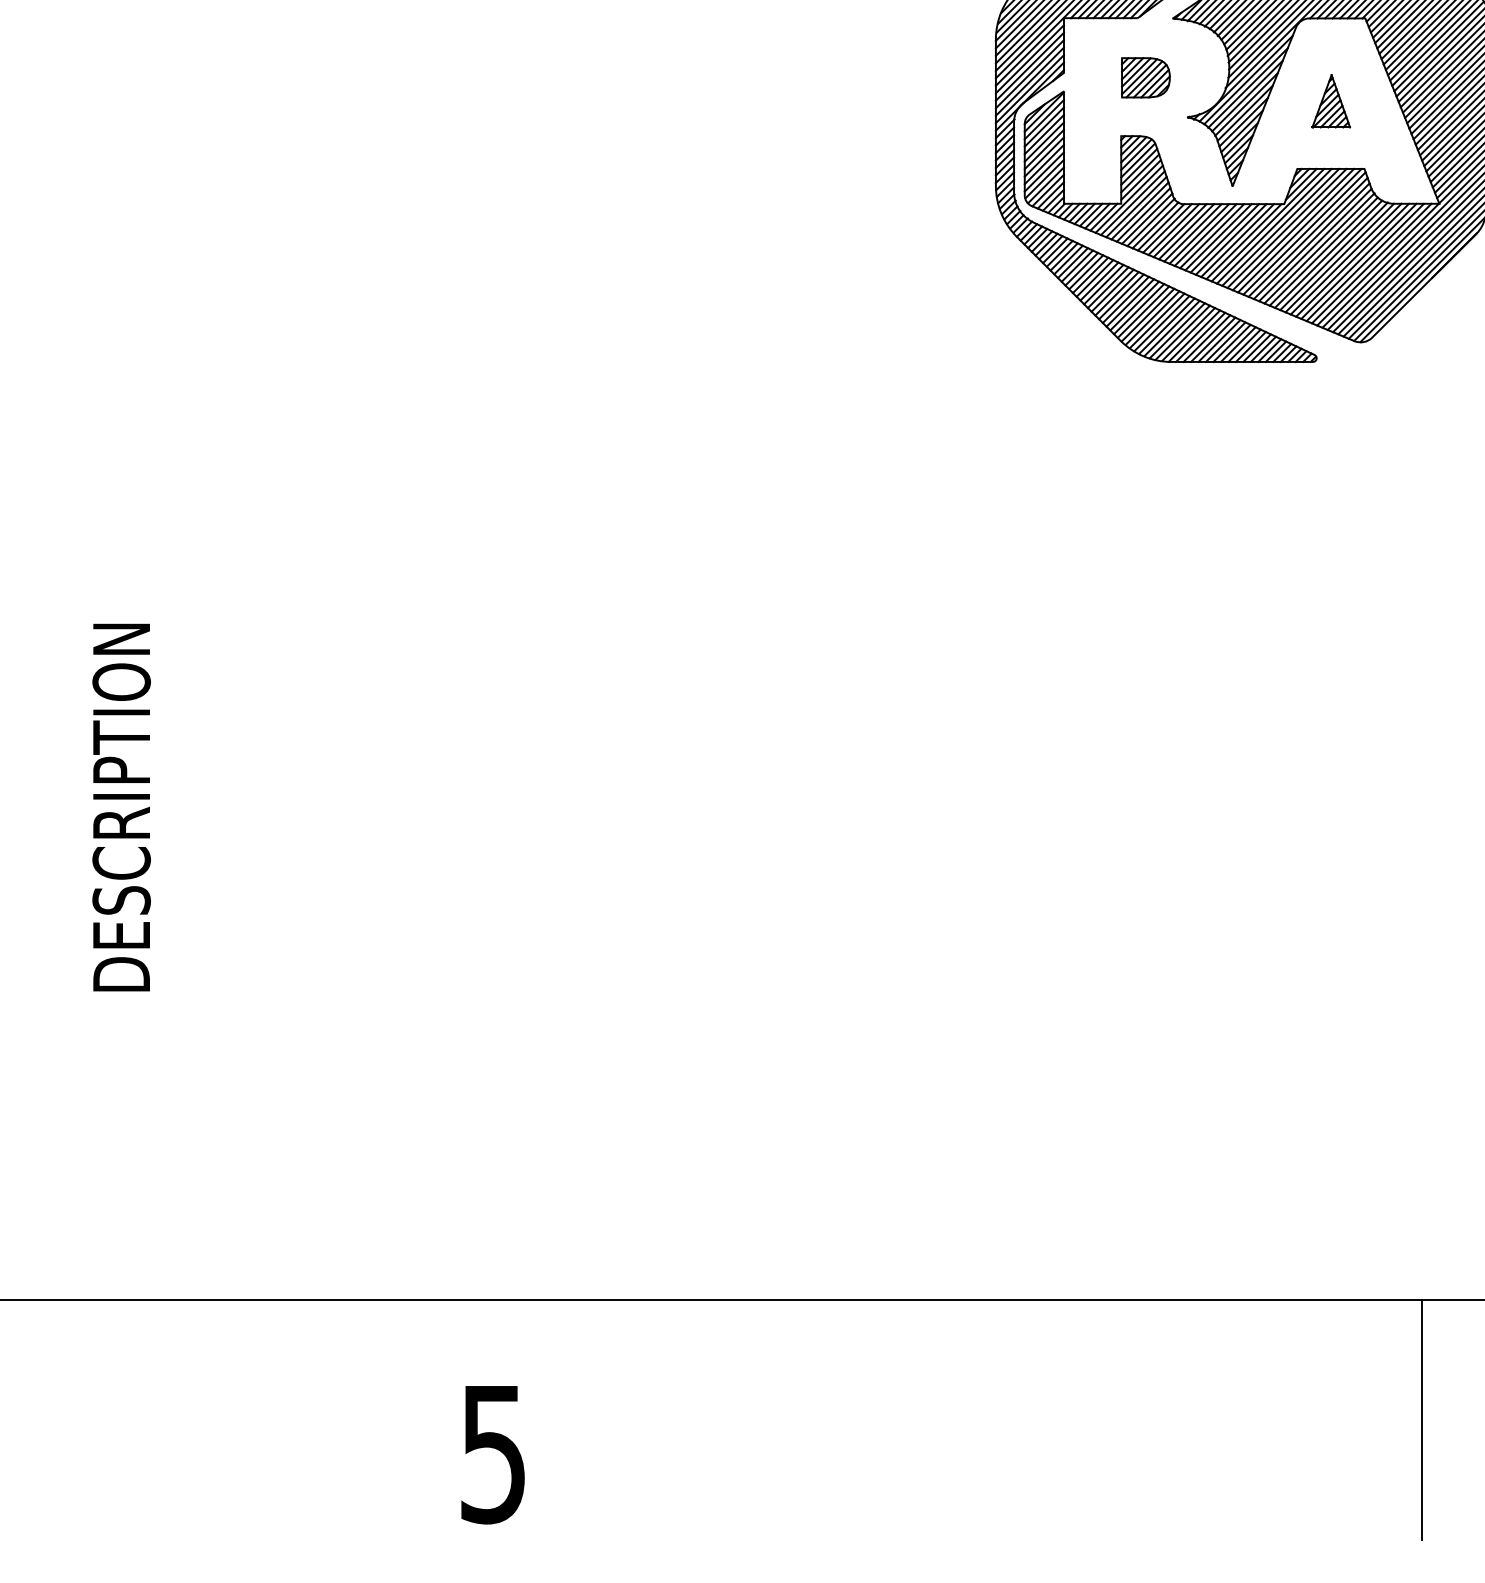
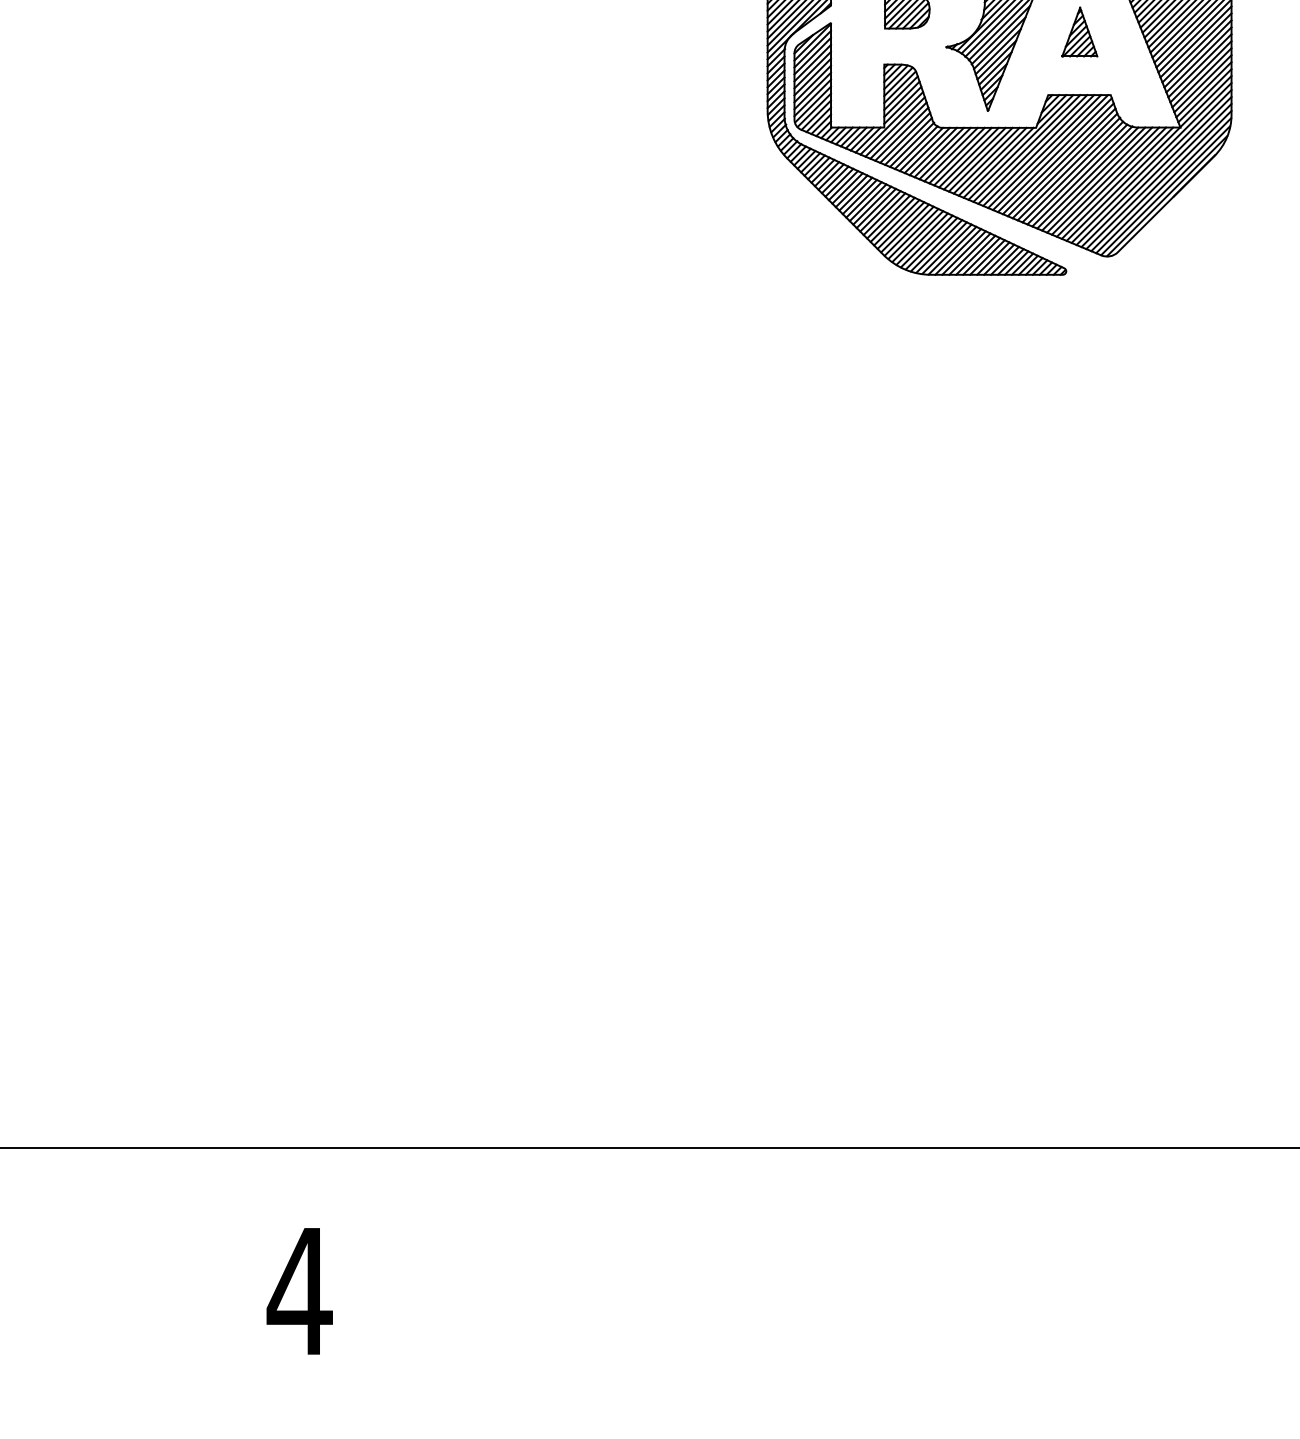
line: (1421, 1419) -> (1163, 1259), removed
text: (492, 1455) -> (299, 1292), 5 -> 4

